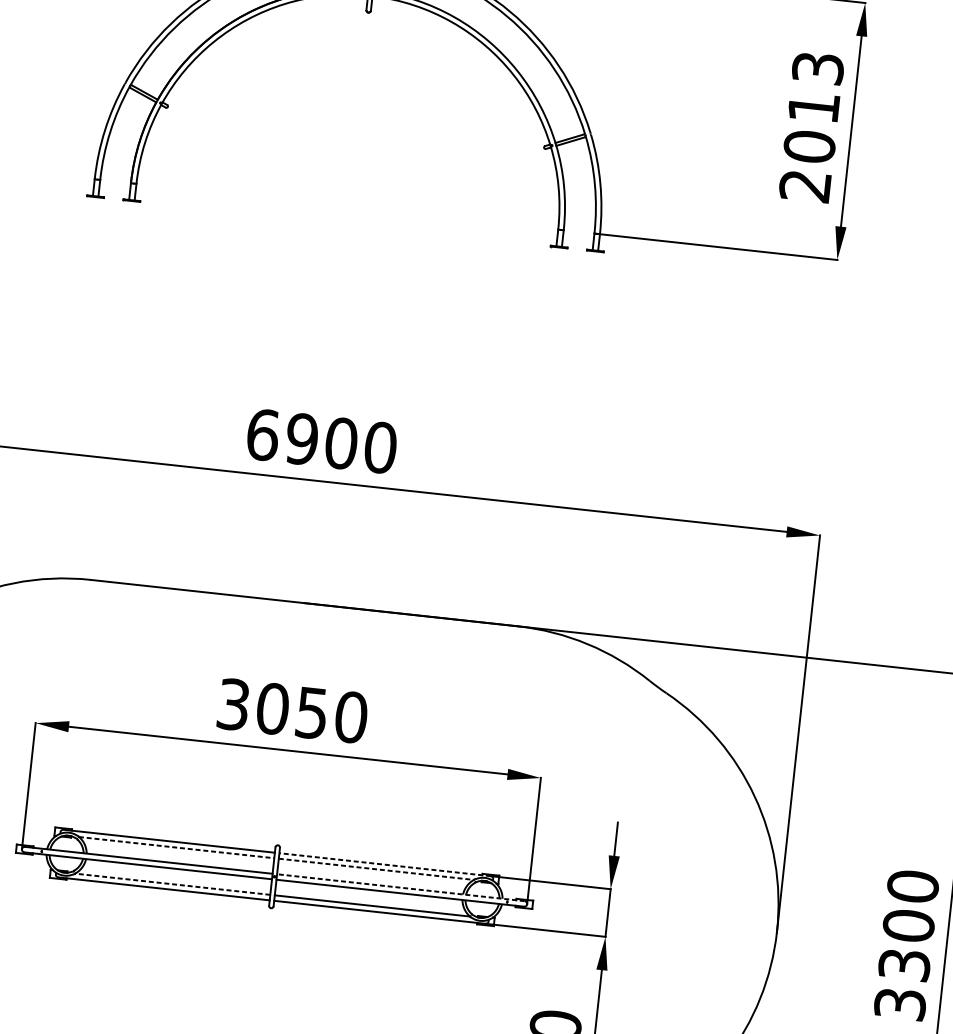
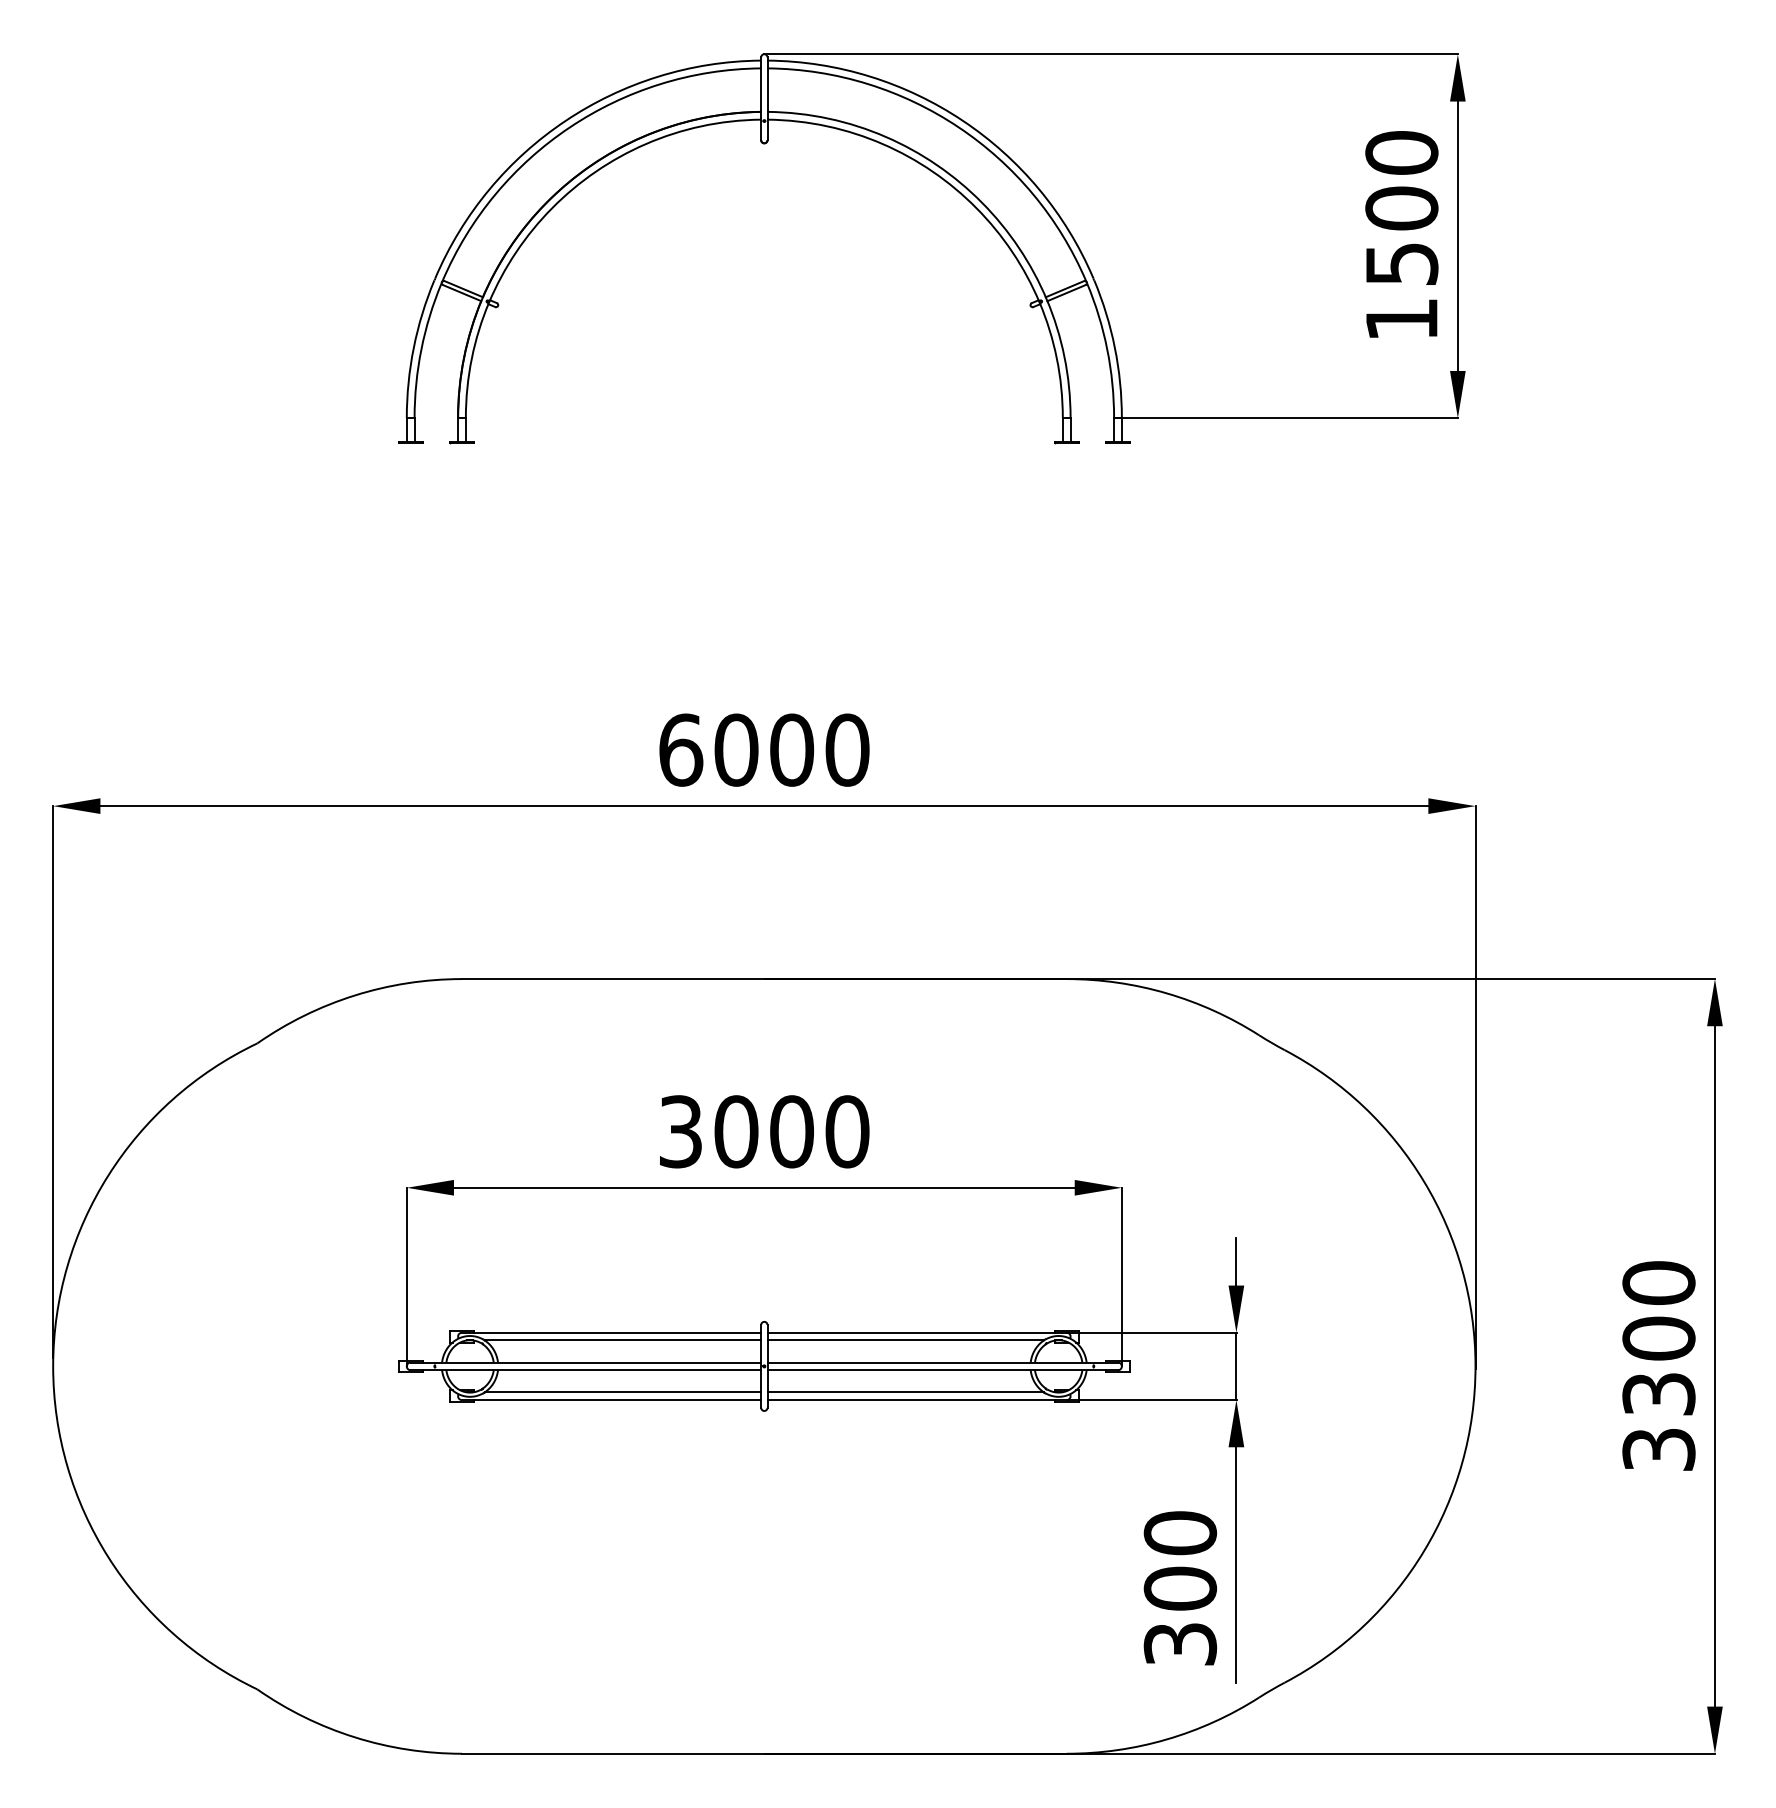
text: (811, 126) -> (1401, 235), 2013 -> 1500
text: (302, 438) -> (736, 749), 6900 -> 6000
text: (311, 712) -> (791, 1131), 3050 -> 3000
line: (177, 847) -> (623, 1340), dashed -> solid
line: (385, 864) -> (917, 1332), dashed -> solid
line: (376, 869) -> (906, 1340), dashed -> solid
line: (172, 884) -> (622, 1392), dashed -> solid
line: (400, 887) -> (942, 1362), dashed -> solid

